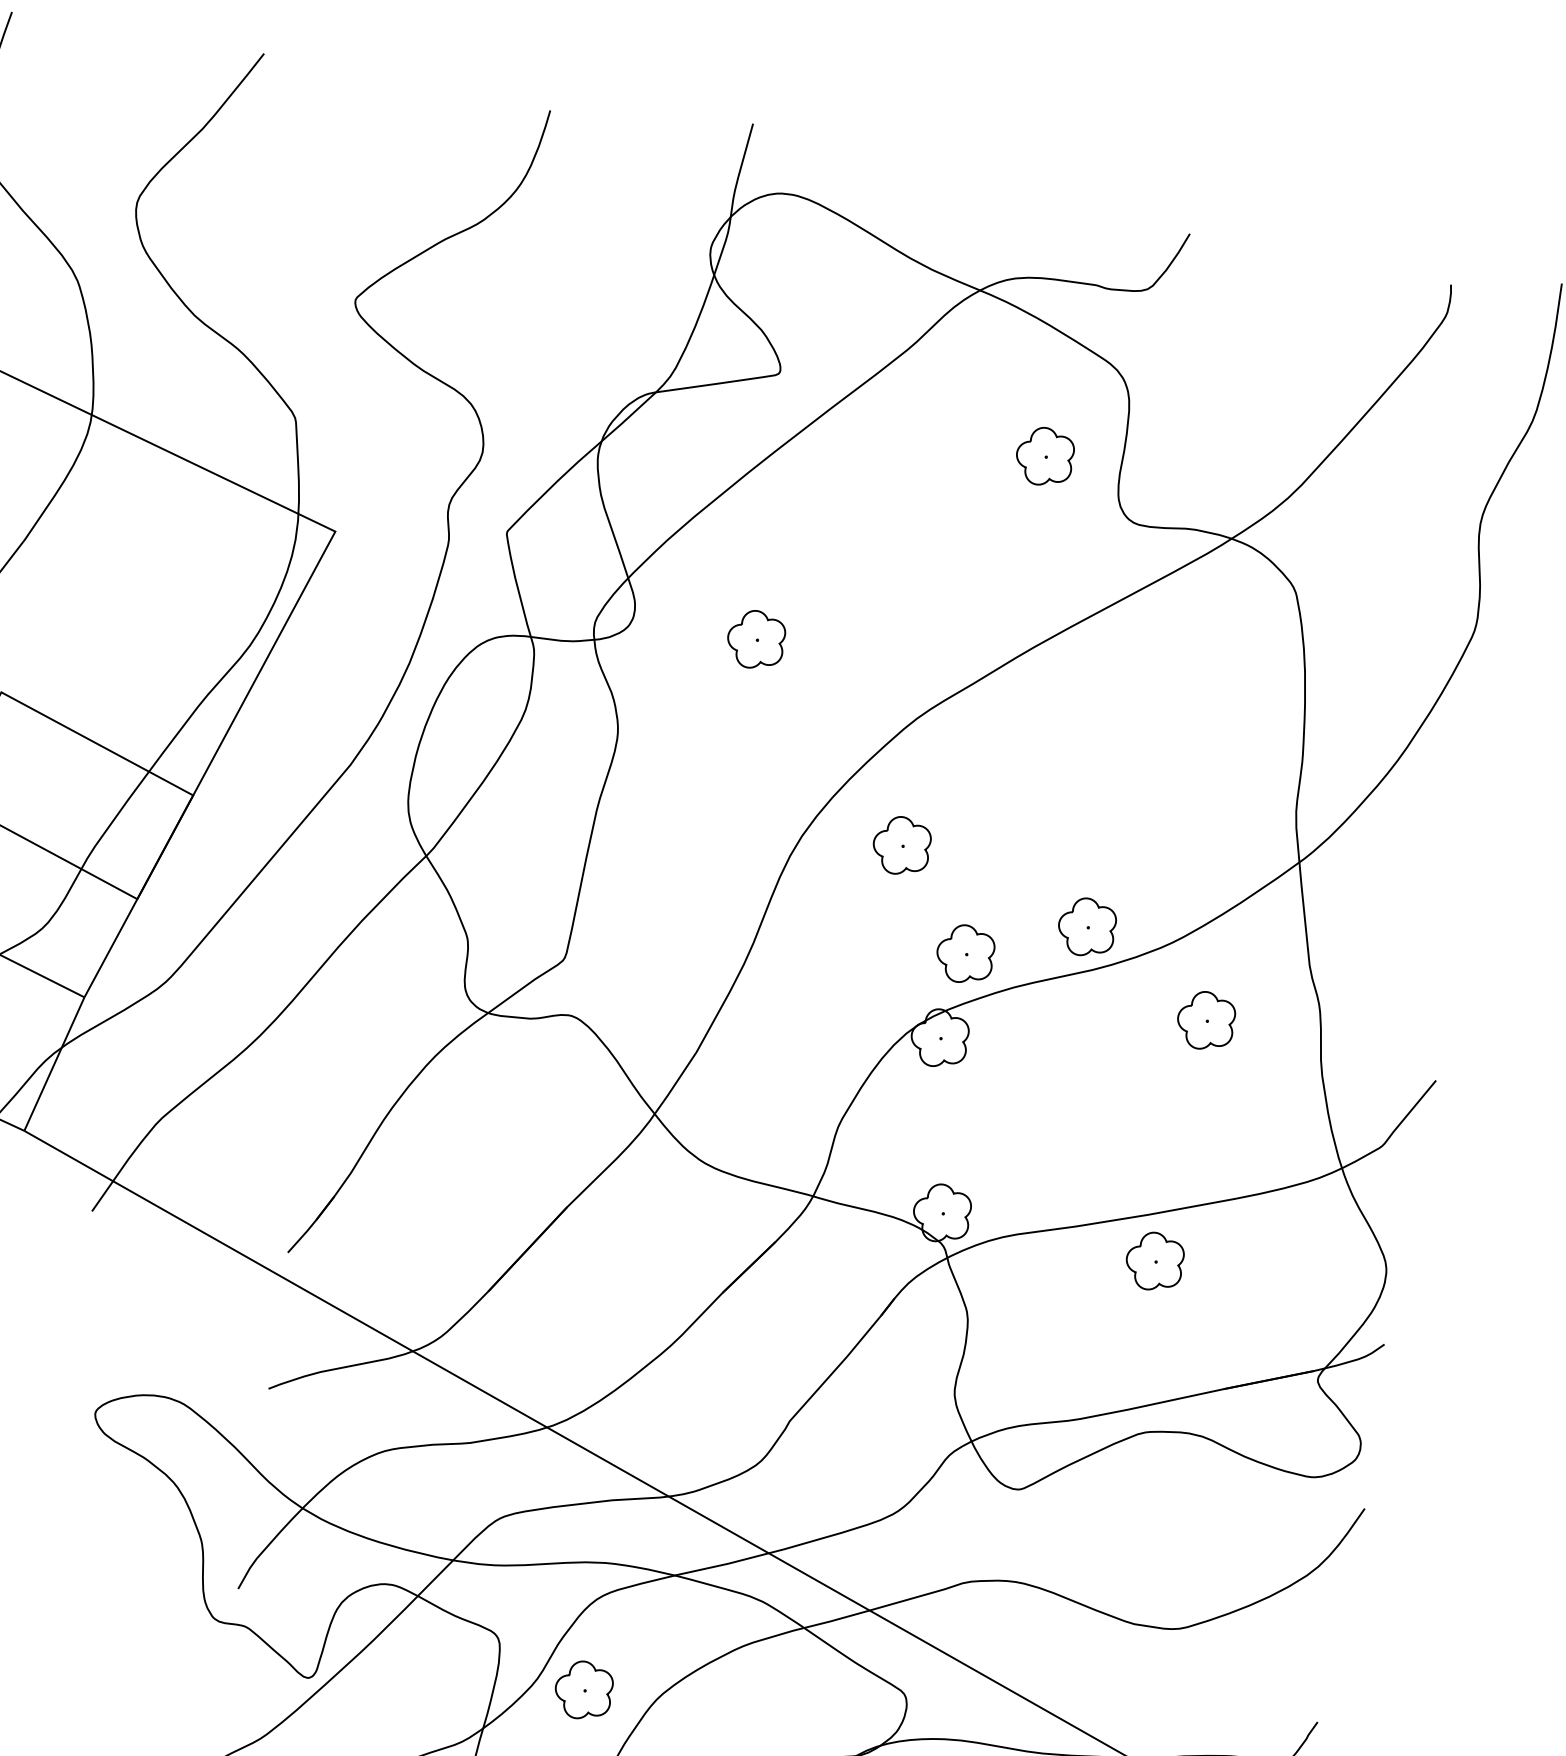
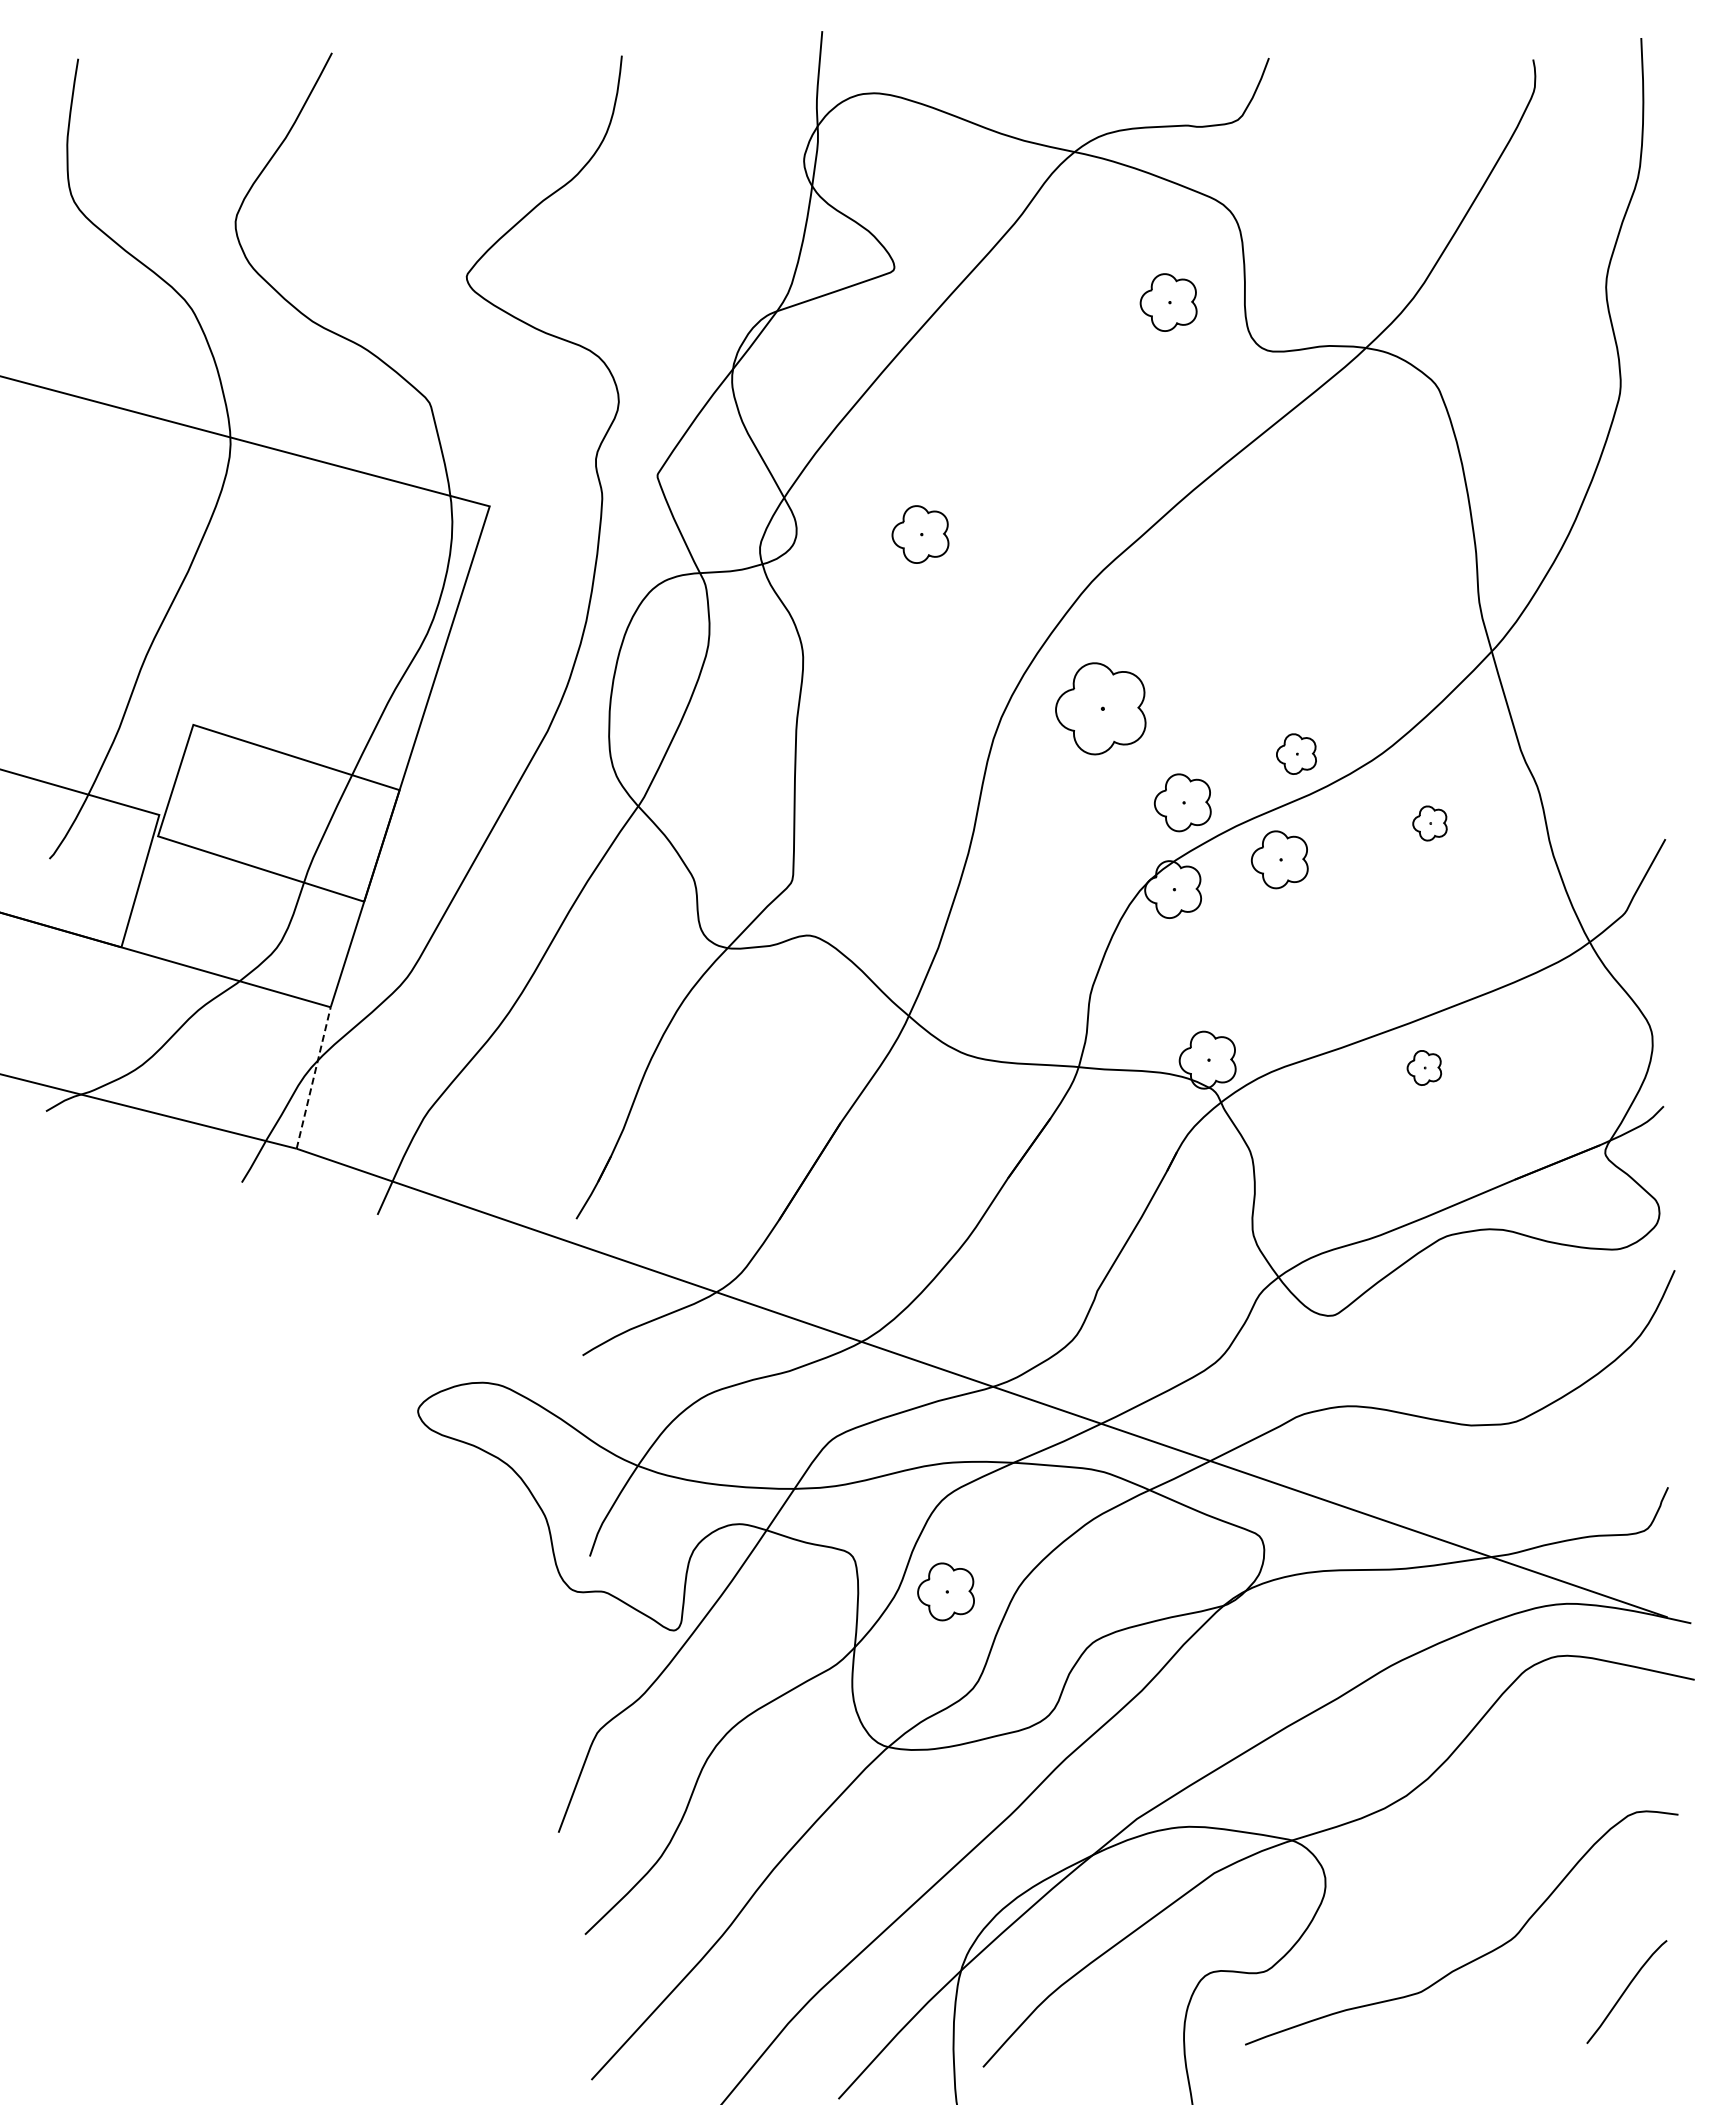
part: (901, 845) -> (1100, 708), size x1.6
part: (1087, 926) -> (1296, 753), size x0.7
part: (1205, 1020) -> (1429, 823), size x0.6
part: (1050, 1028) -> (1279, 859), added
line: (54, 1064) -> (313, 1078), solid -> dashed
part: (1155, 1261) -> (1424, 1067), size x0.6

